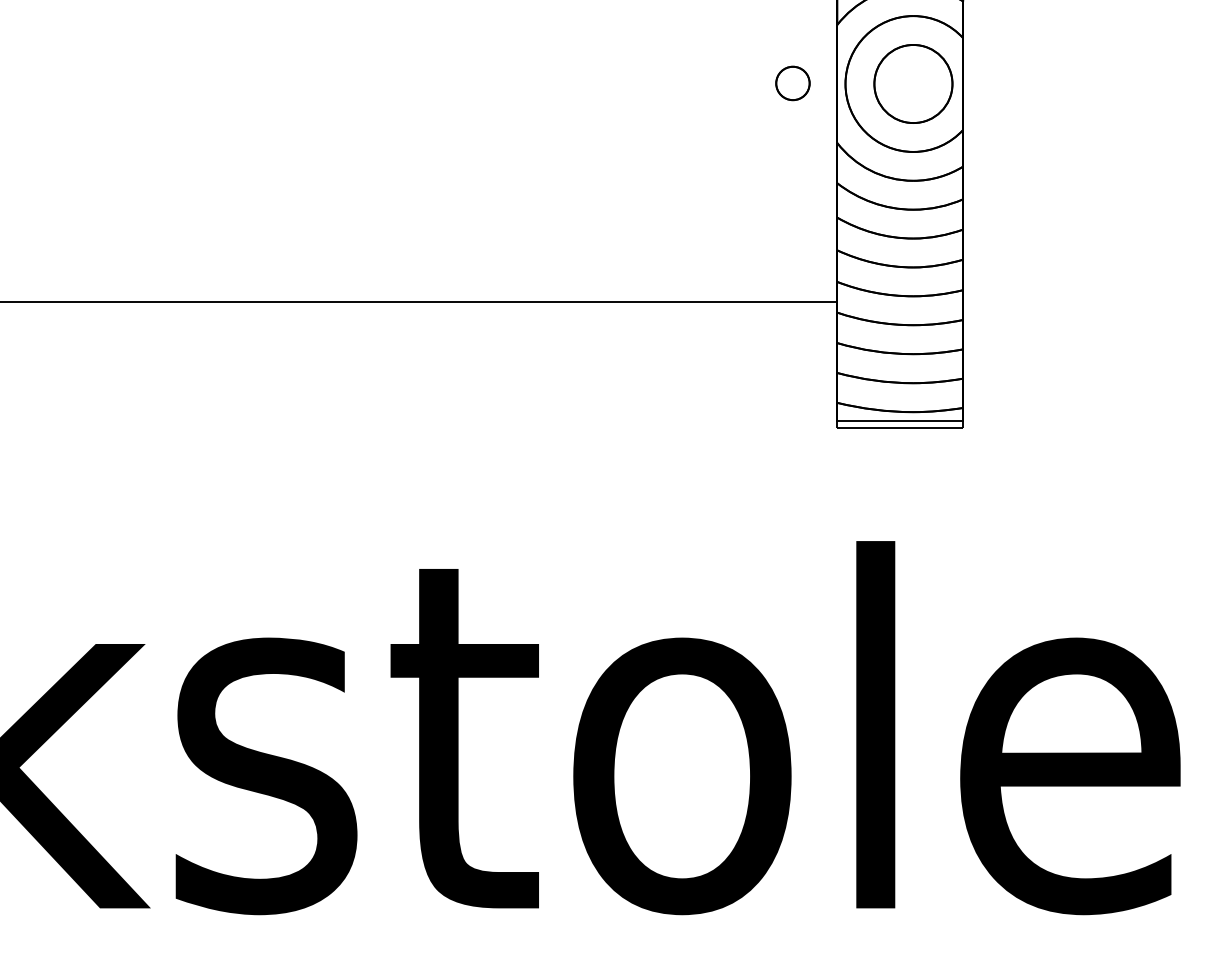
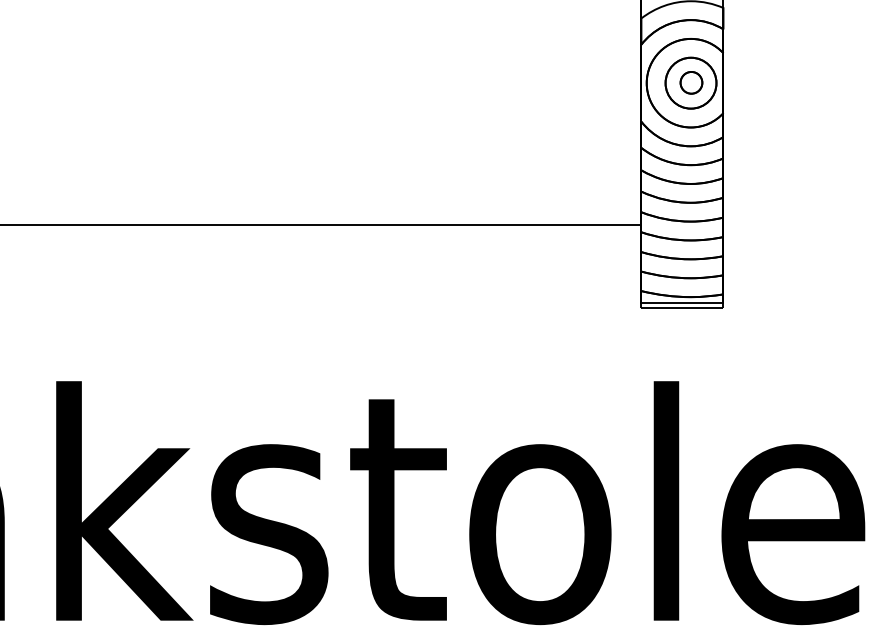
part: (792, 82) -> (691, 82), moved

